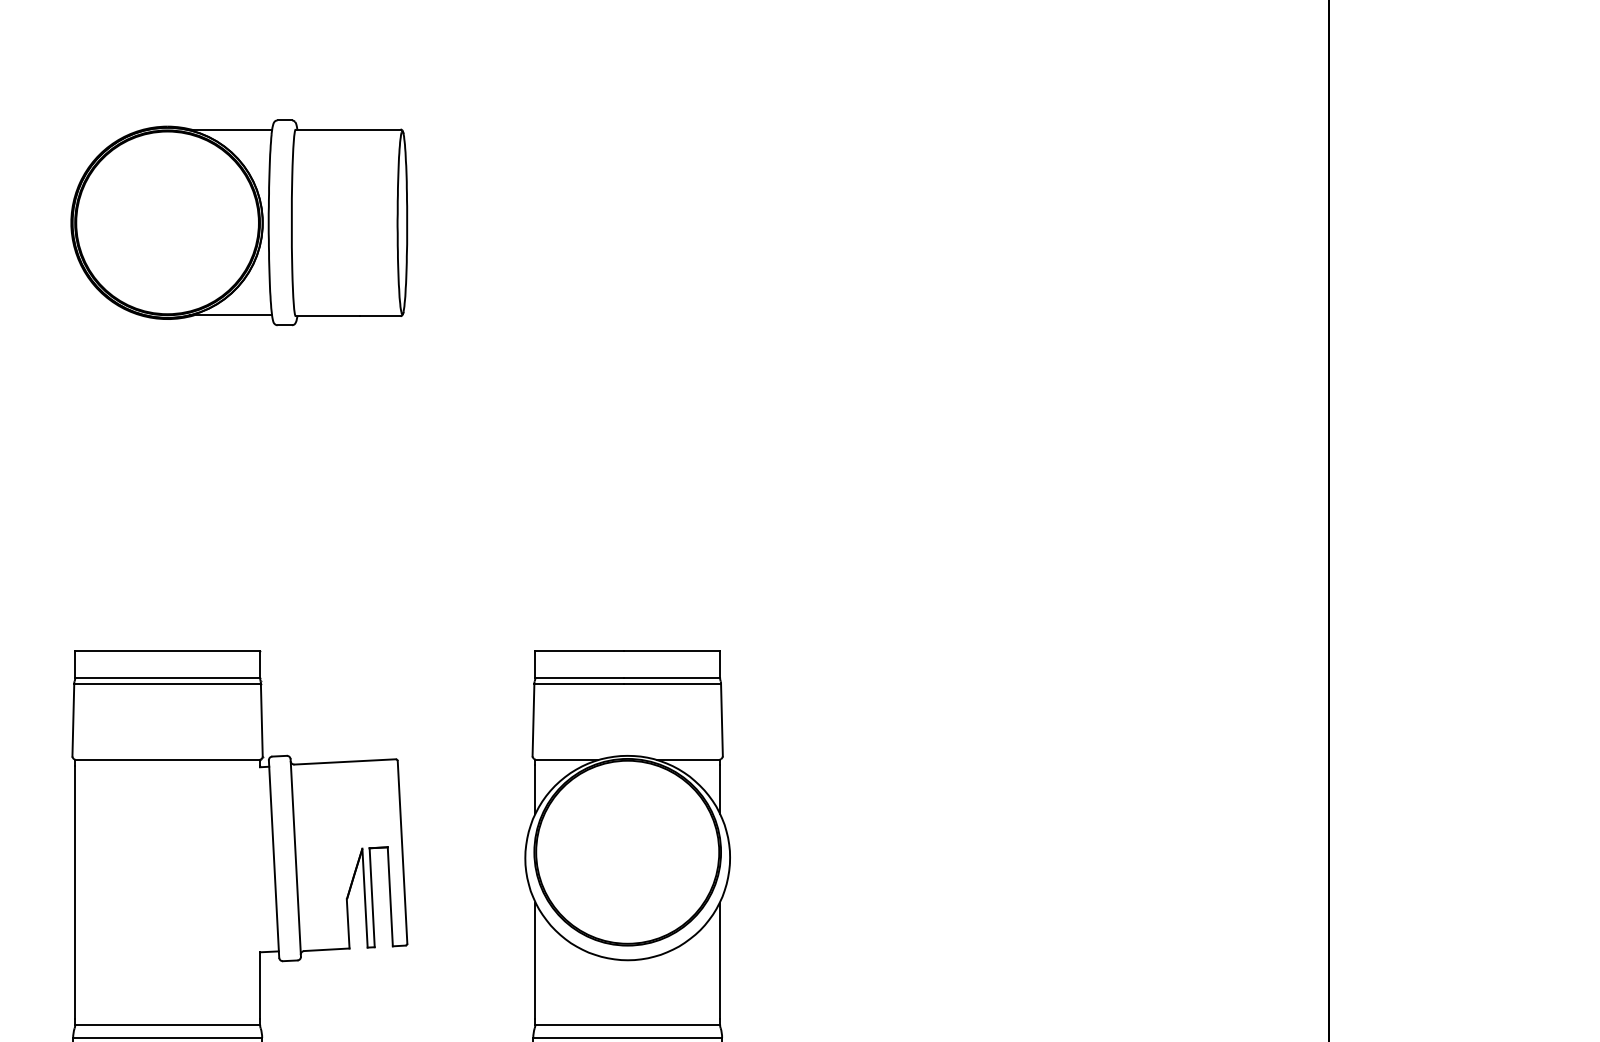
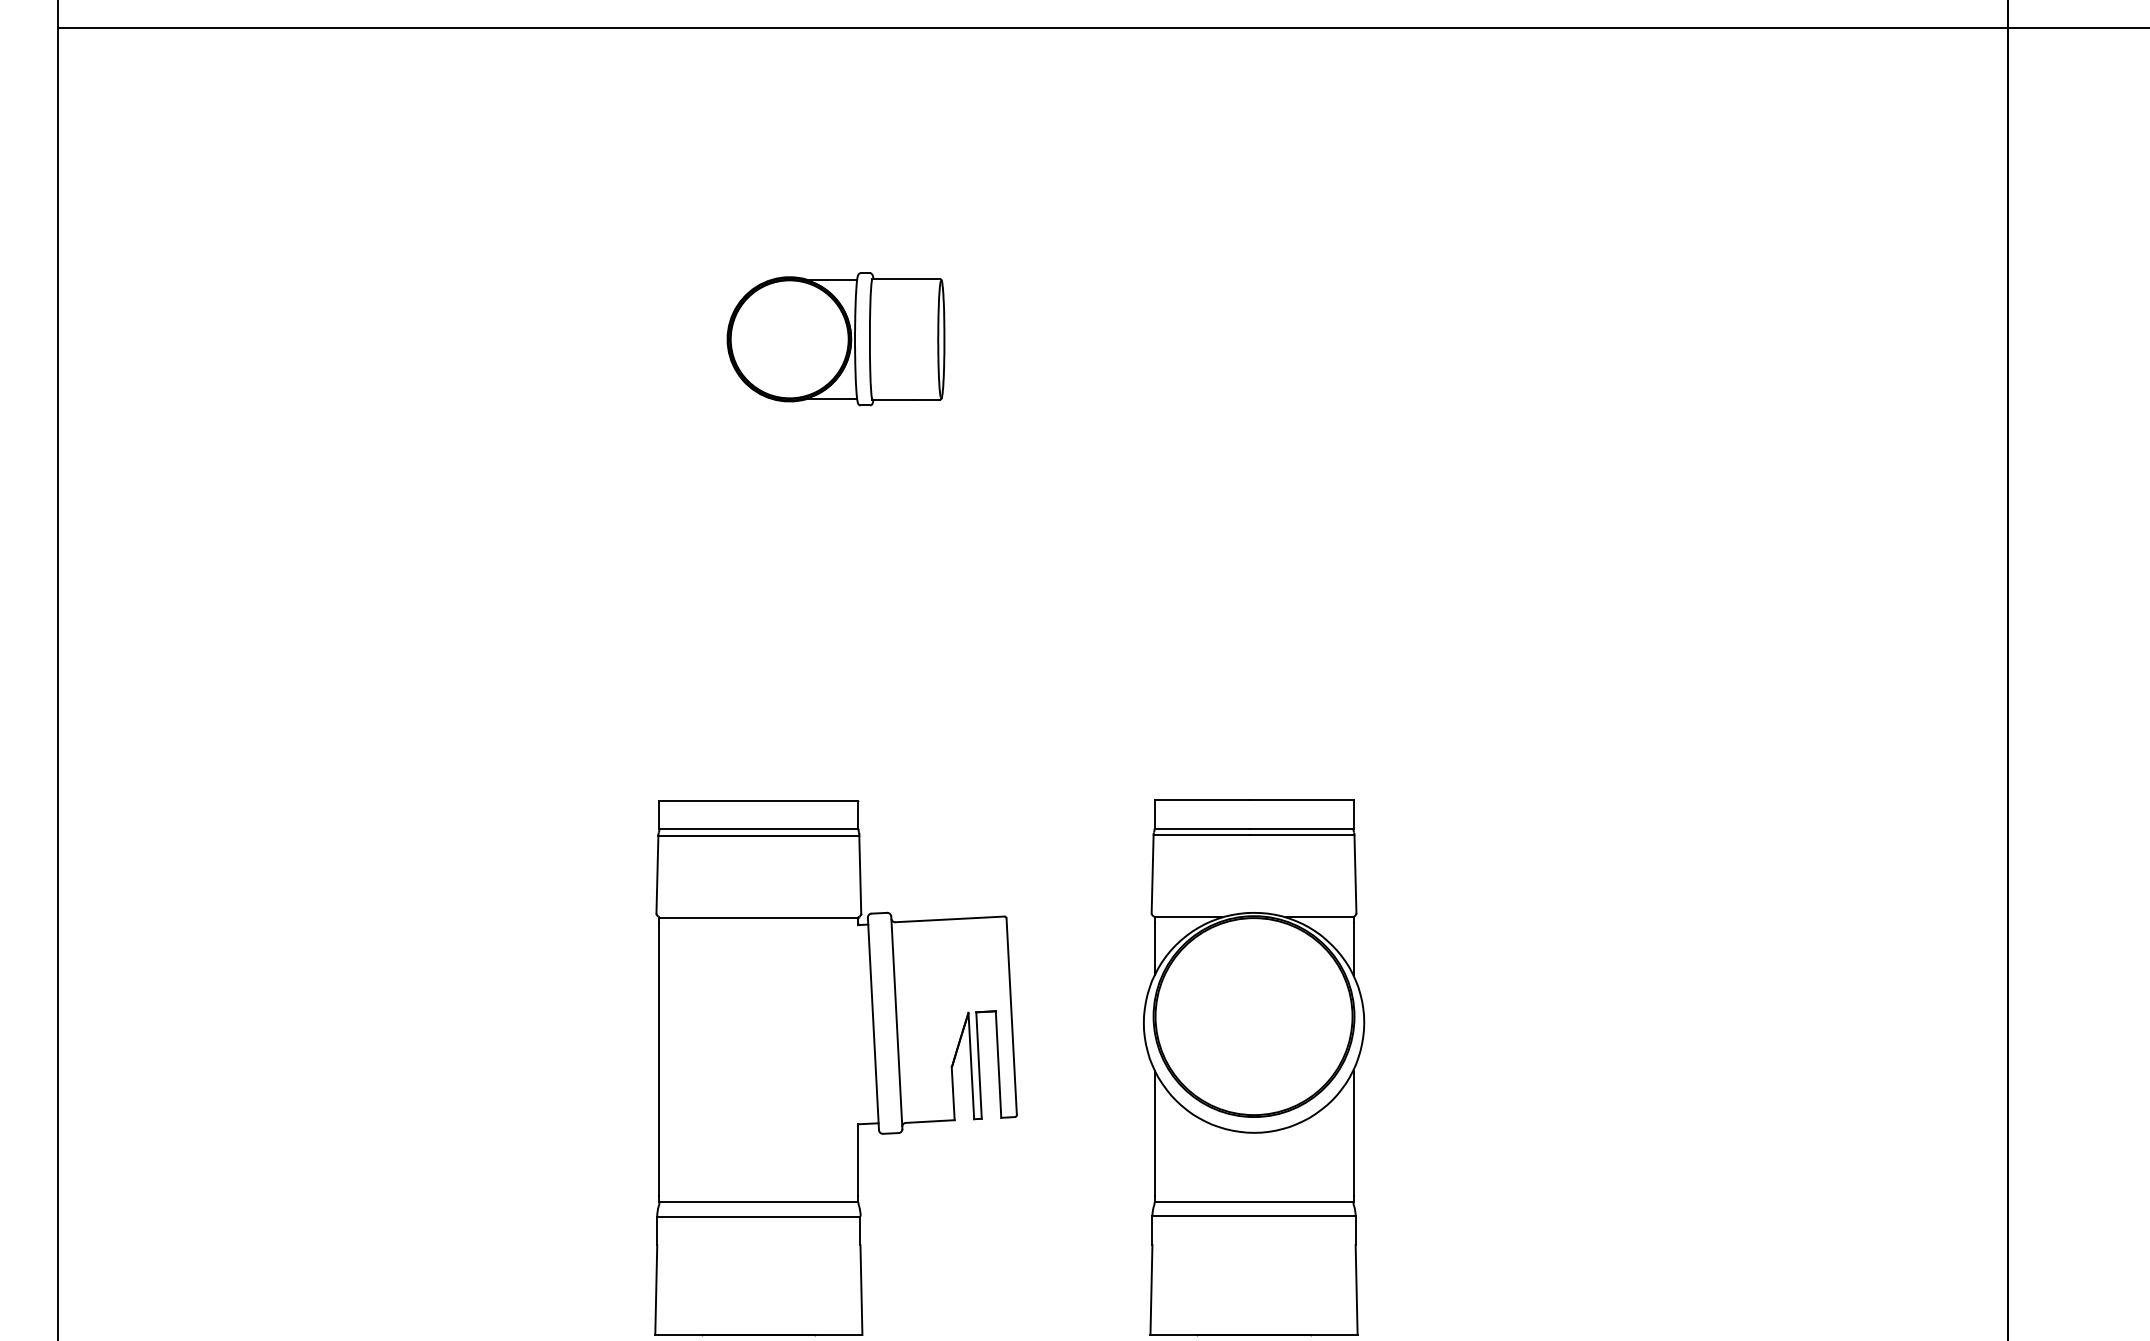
part: (238, 223) -> (835, 339), size x0.6

